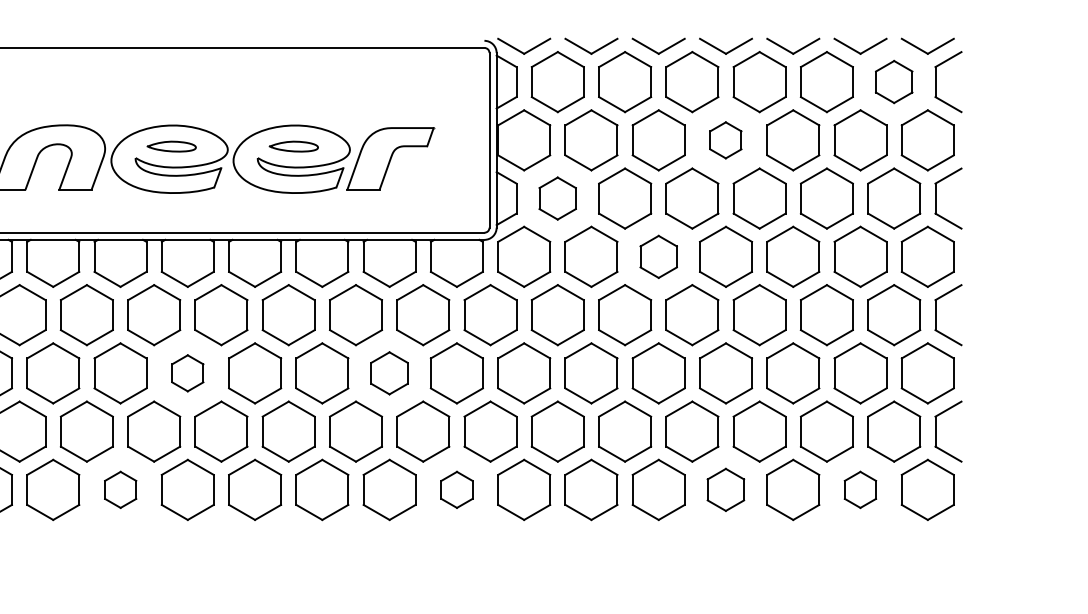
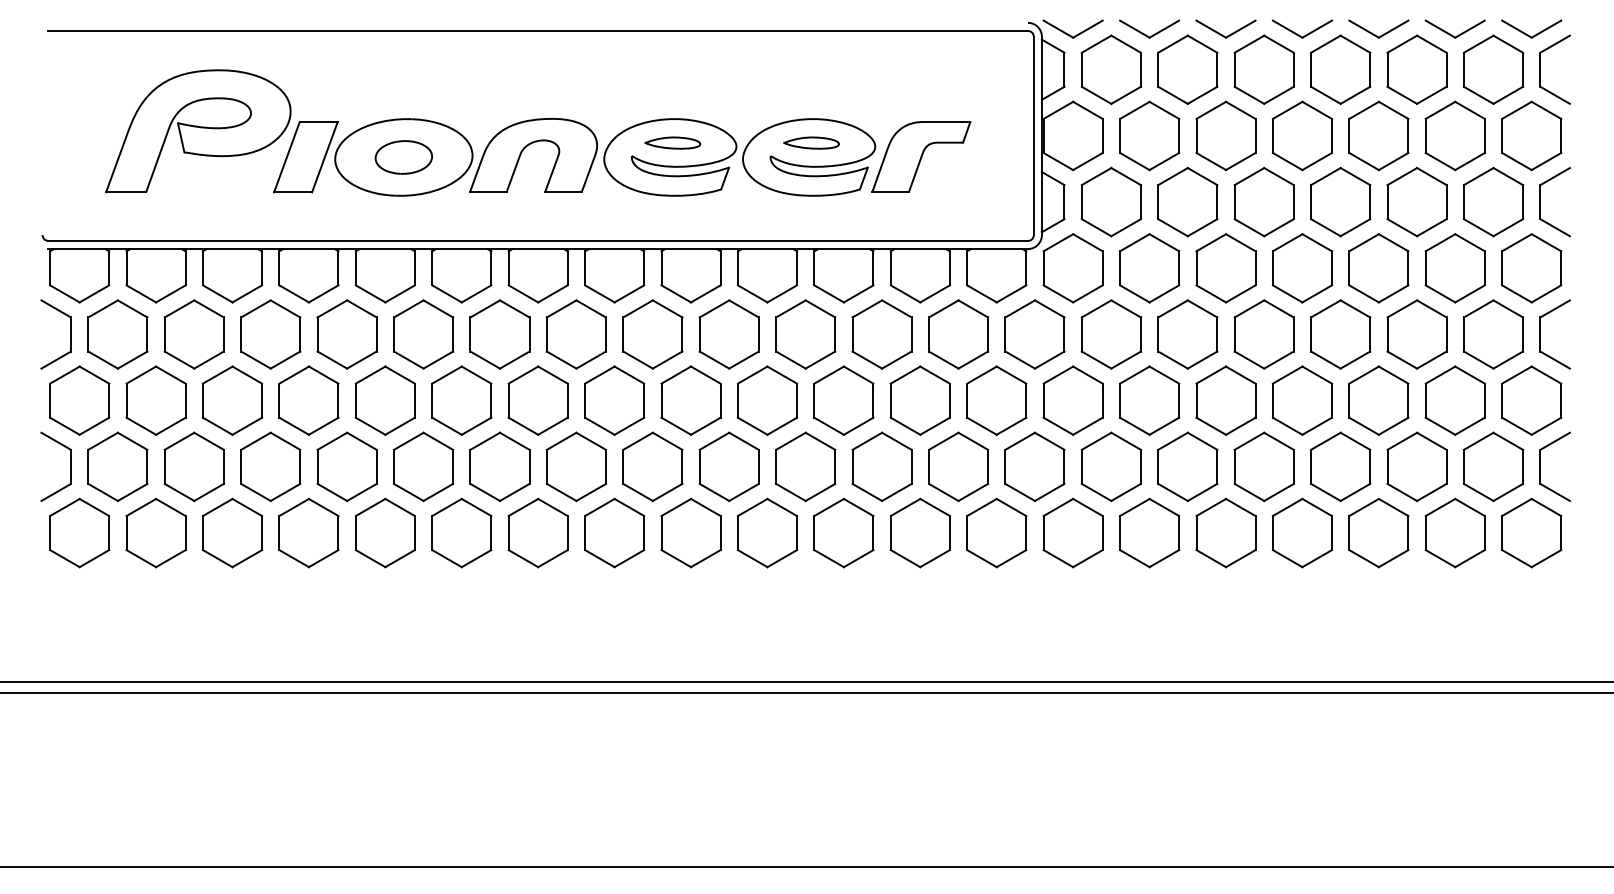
part: (894, 81) -> (1493, 69), size x1.43
part: (725, 139) -> (1301, 135), size x1.67
part: (557, 198) -> (1110, 201), size x1.43
part: (658, 257) -> (1225, 268), size x1.43
part: (187, 373) -> (690, 400), size x1.67
part: (388, 373) -> (919, 400), size x1.43
part: (120, 489) -> (614, 532), size x1.67
part: (456, 489) -> (996, 532), size x1.67
part: (725, 489) -> (1301, 532), size x1.43
part: (859, 489) -> (1454, 532), size x1.67

